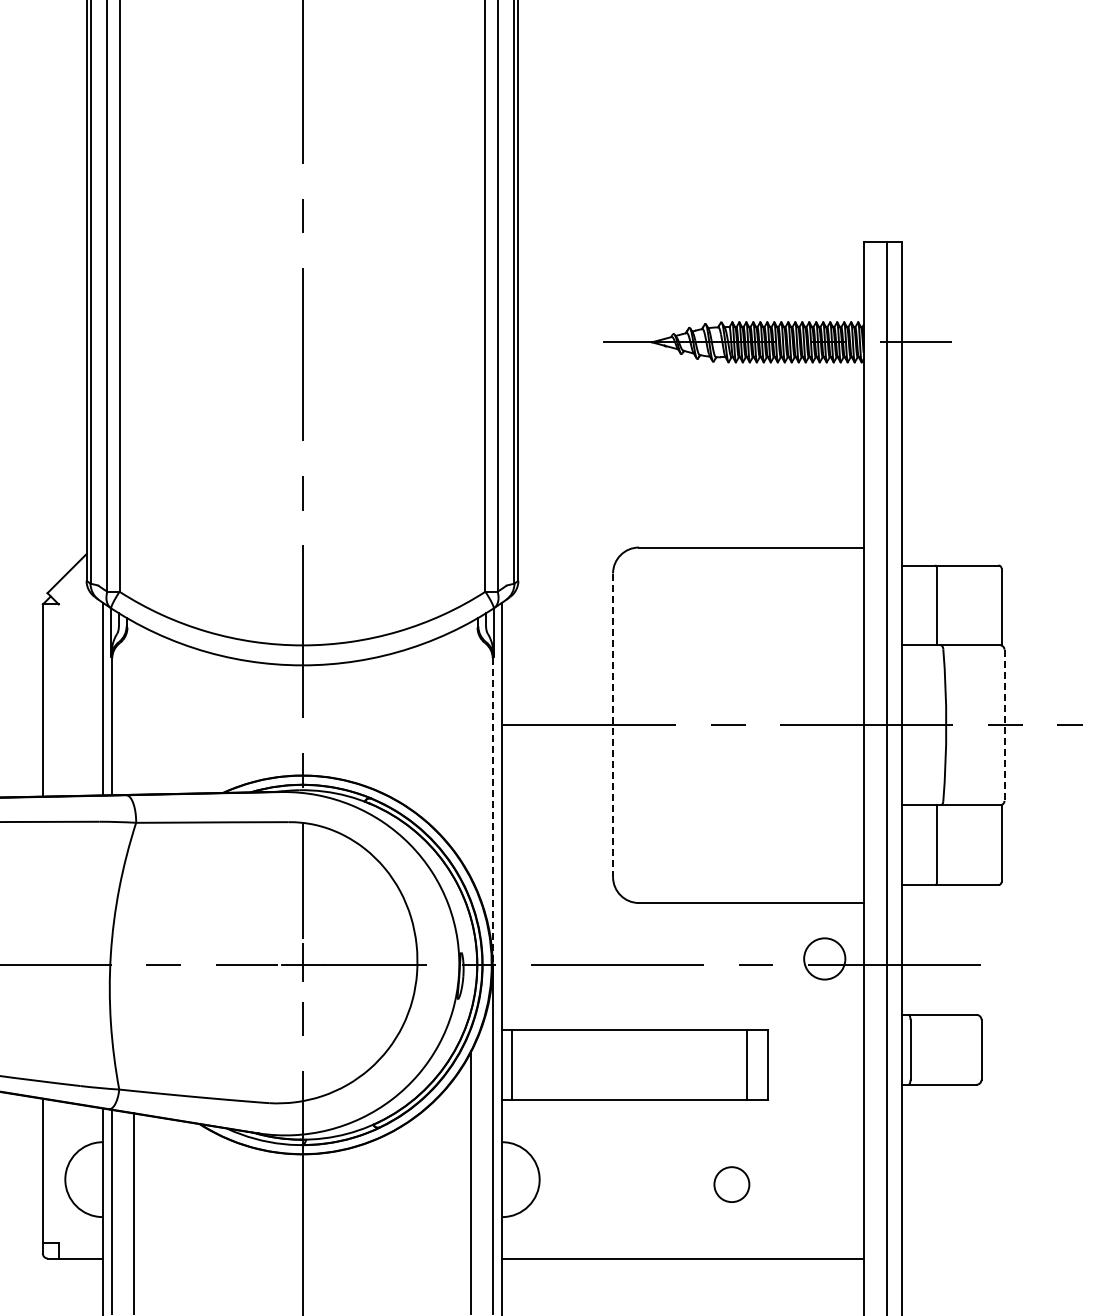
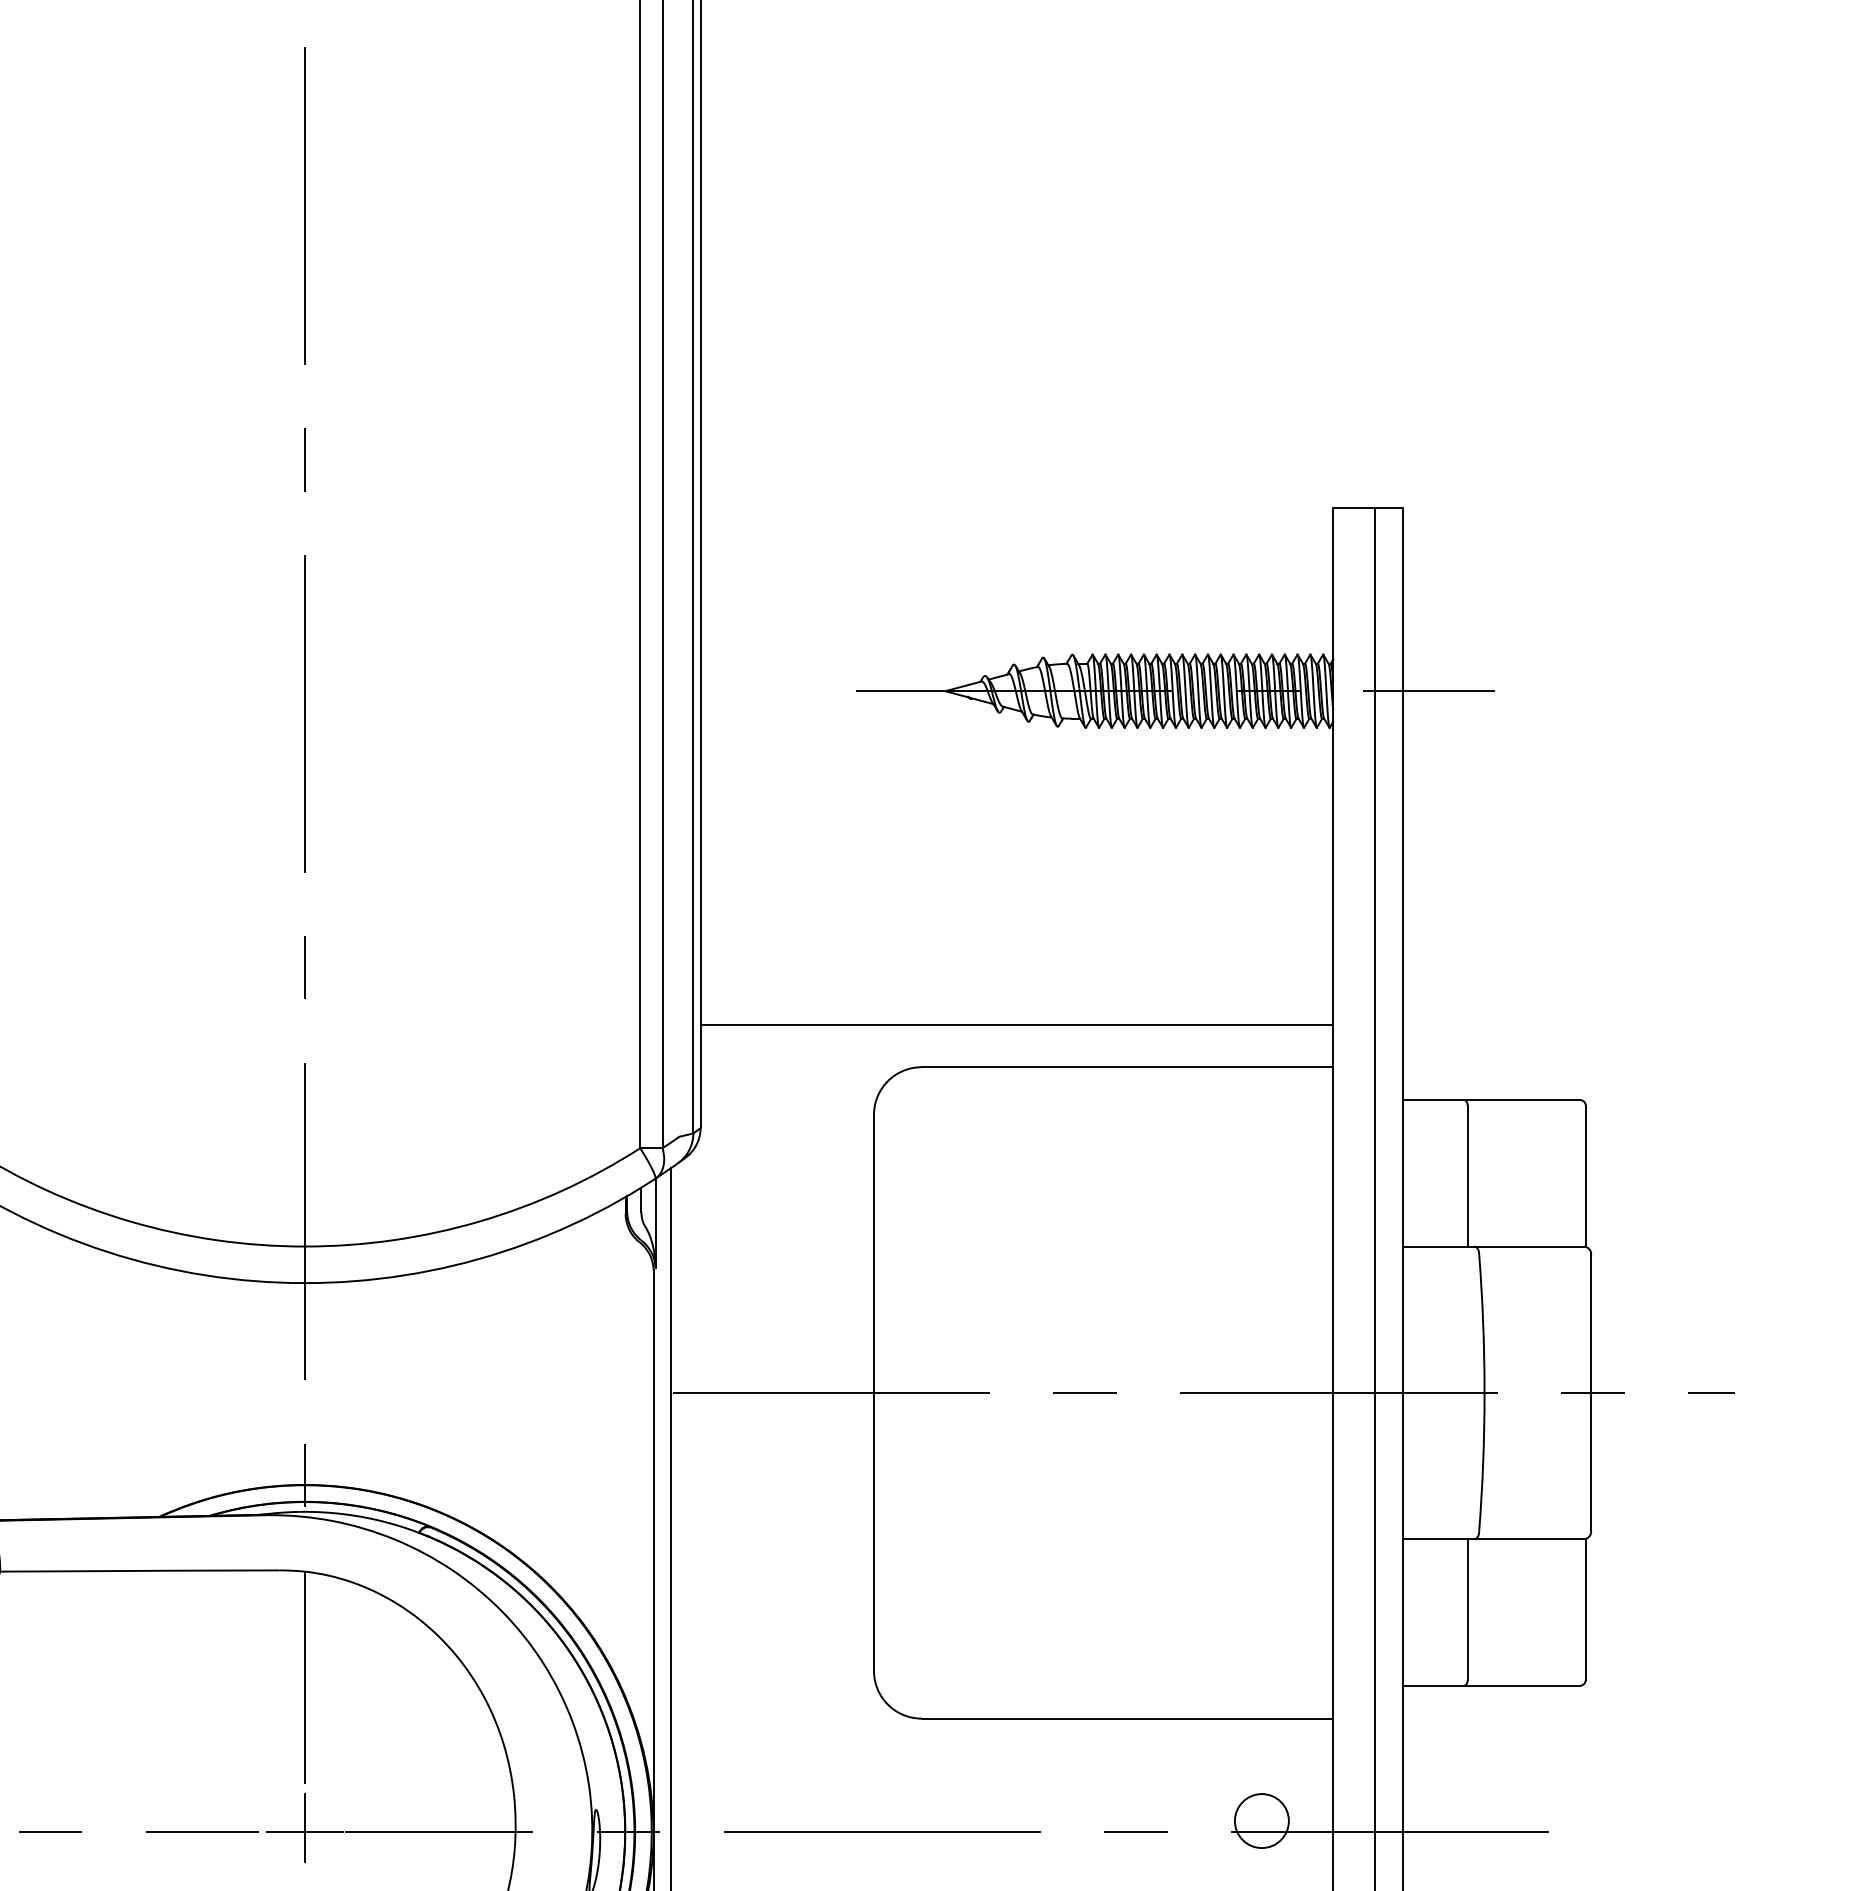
line: (690, 524) -> (1015, 1025), added
line: (613, 725) -> (874, 1393), dashed -> solid
line: (1004, 725) -> (1591, 1393), dashed -> solid
line: (492, 812) -> (653, 1552), dashed -> solid
circle: (824, 958) -> (1261, 1820), size x0.71

